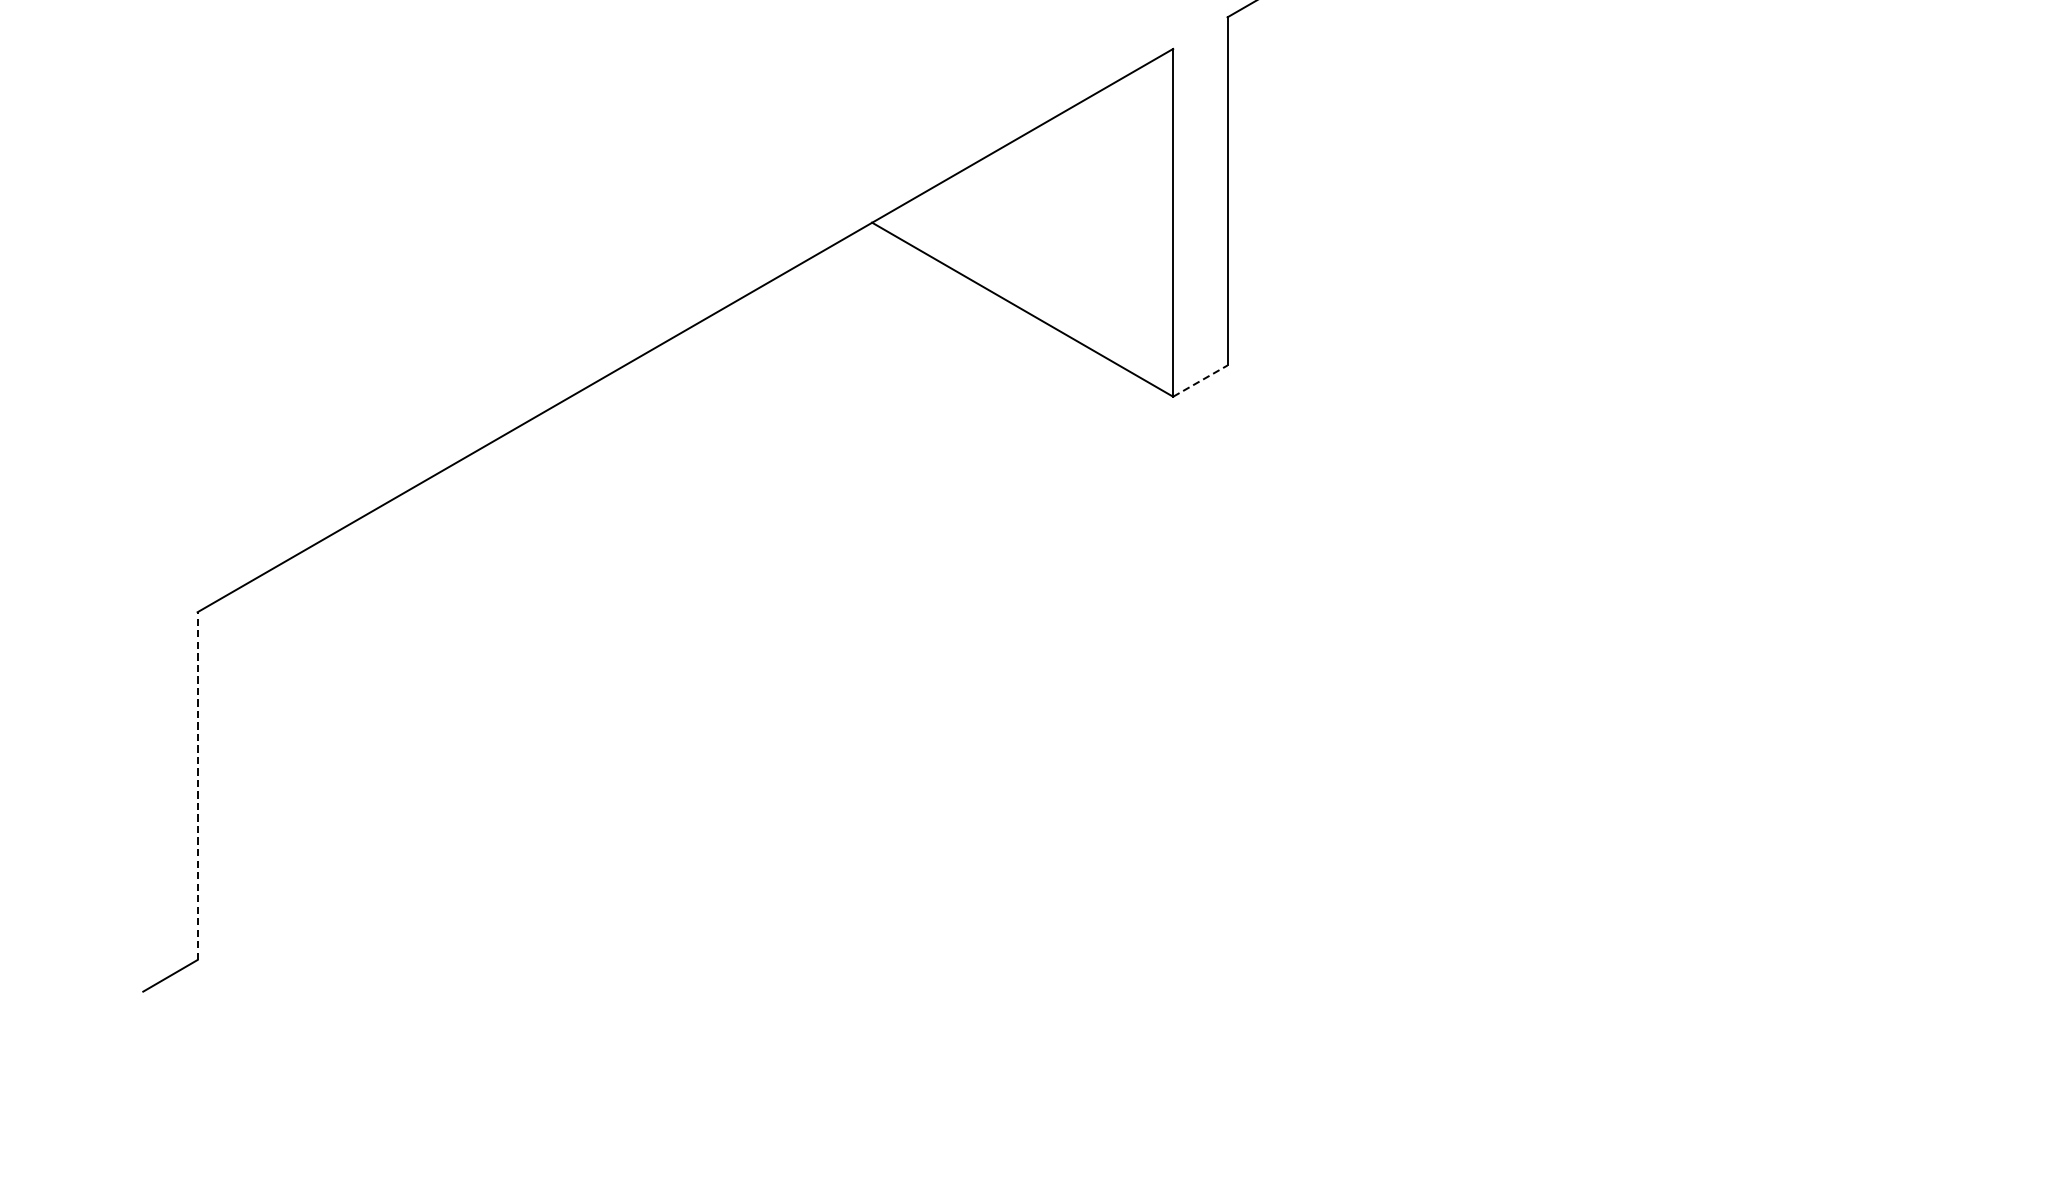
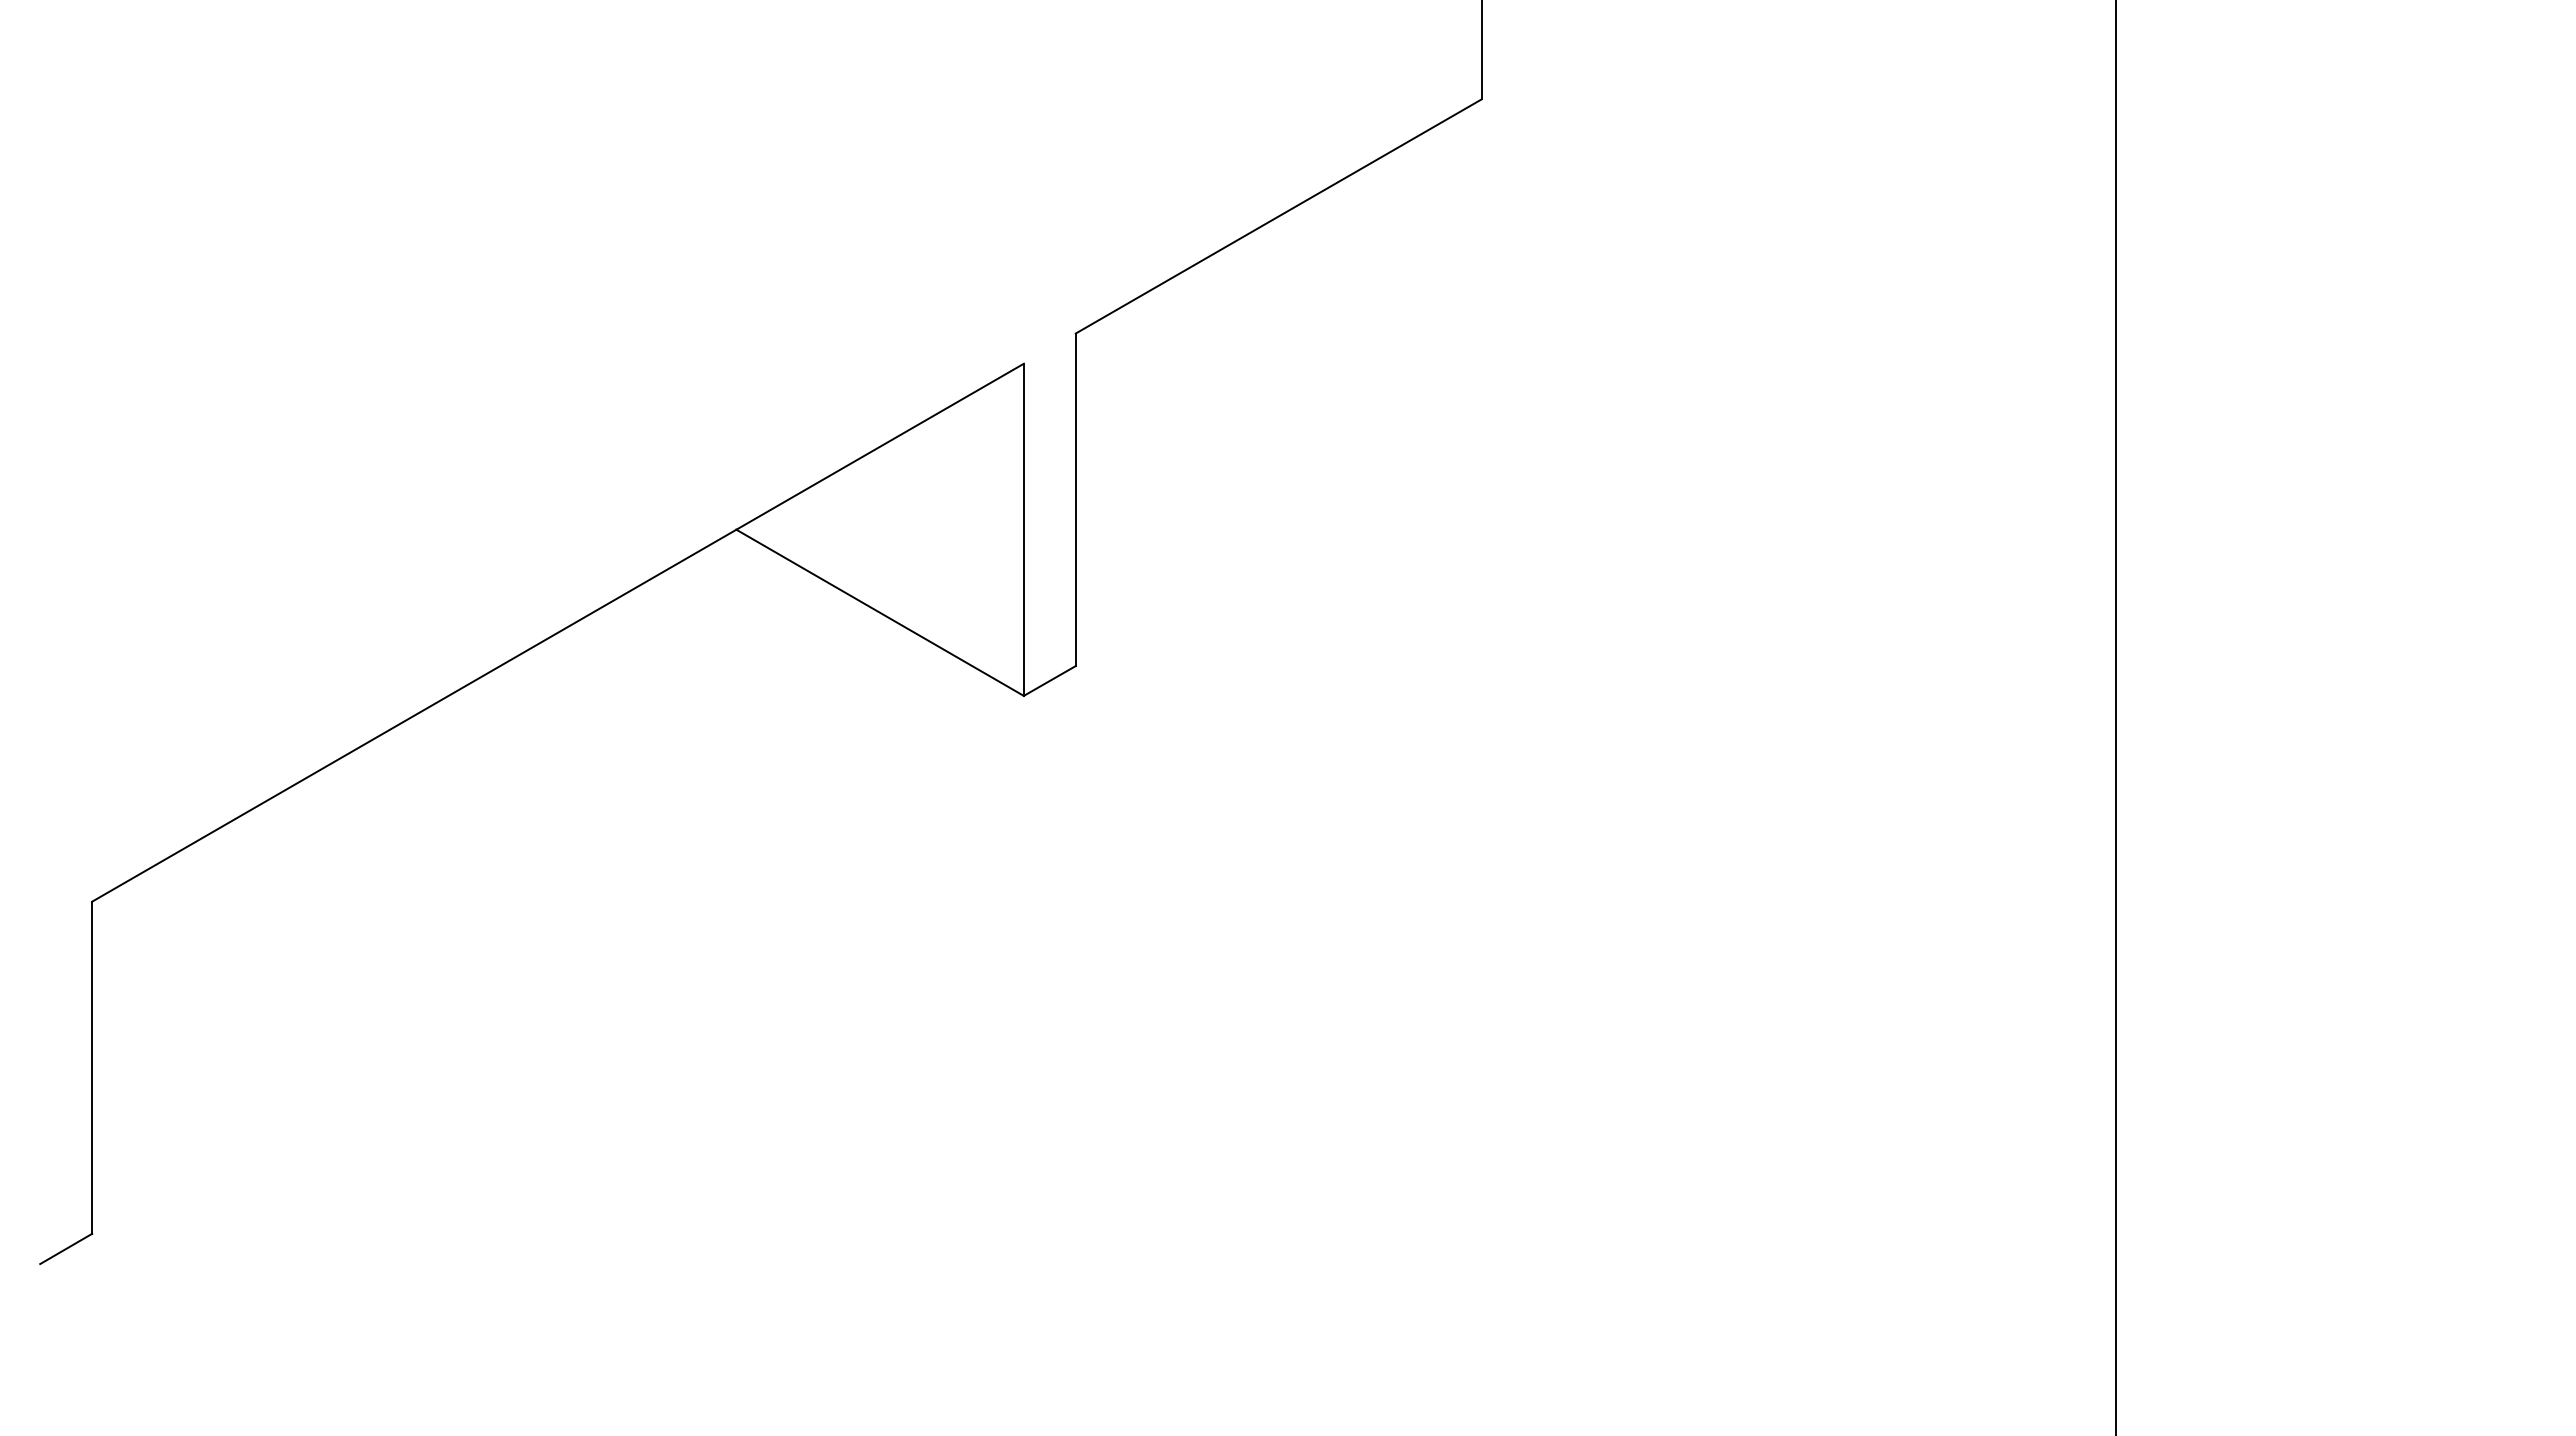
line: (1200, 380) -> (1049, 680), dashed -> solid
line: (197, 785) -> (92, 1067), dashed -> solid

